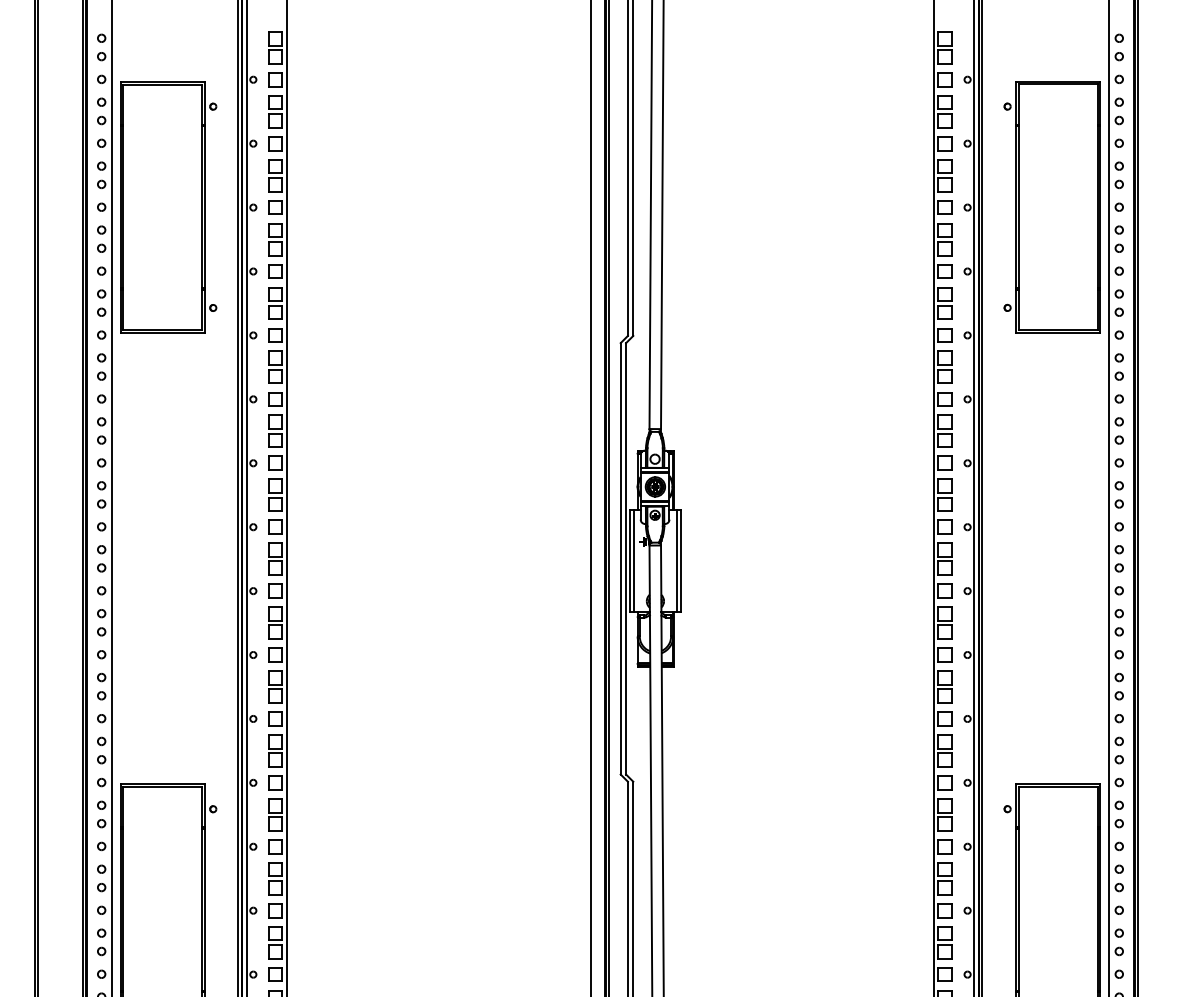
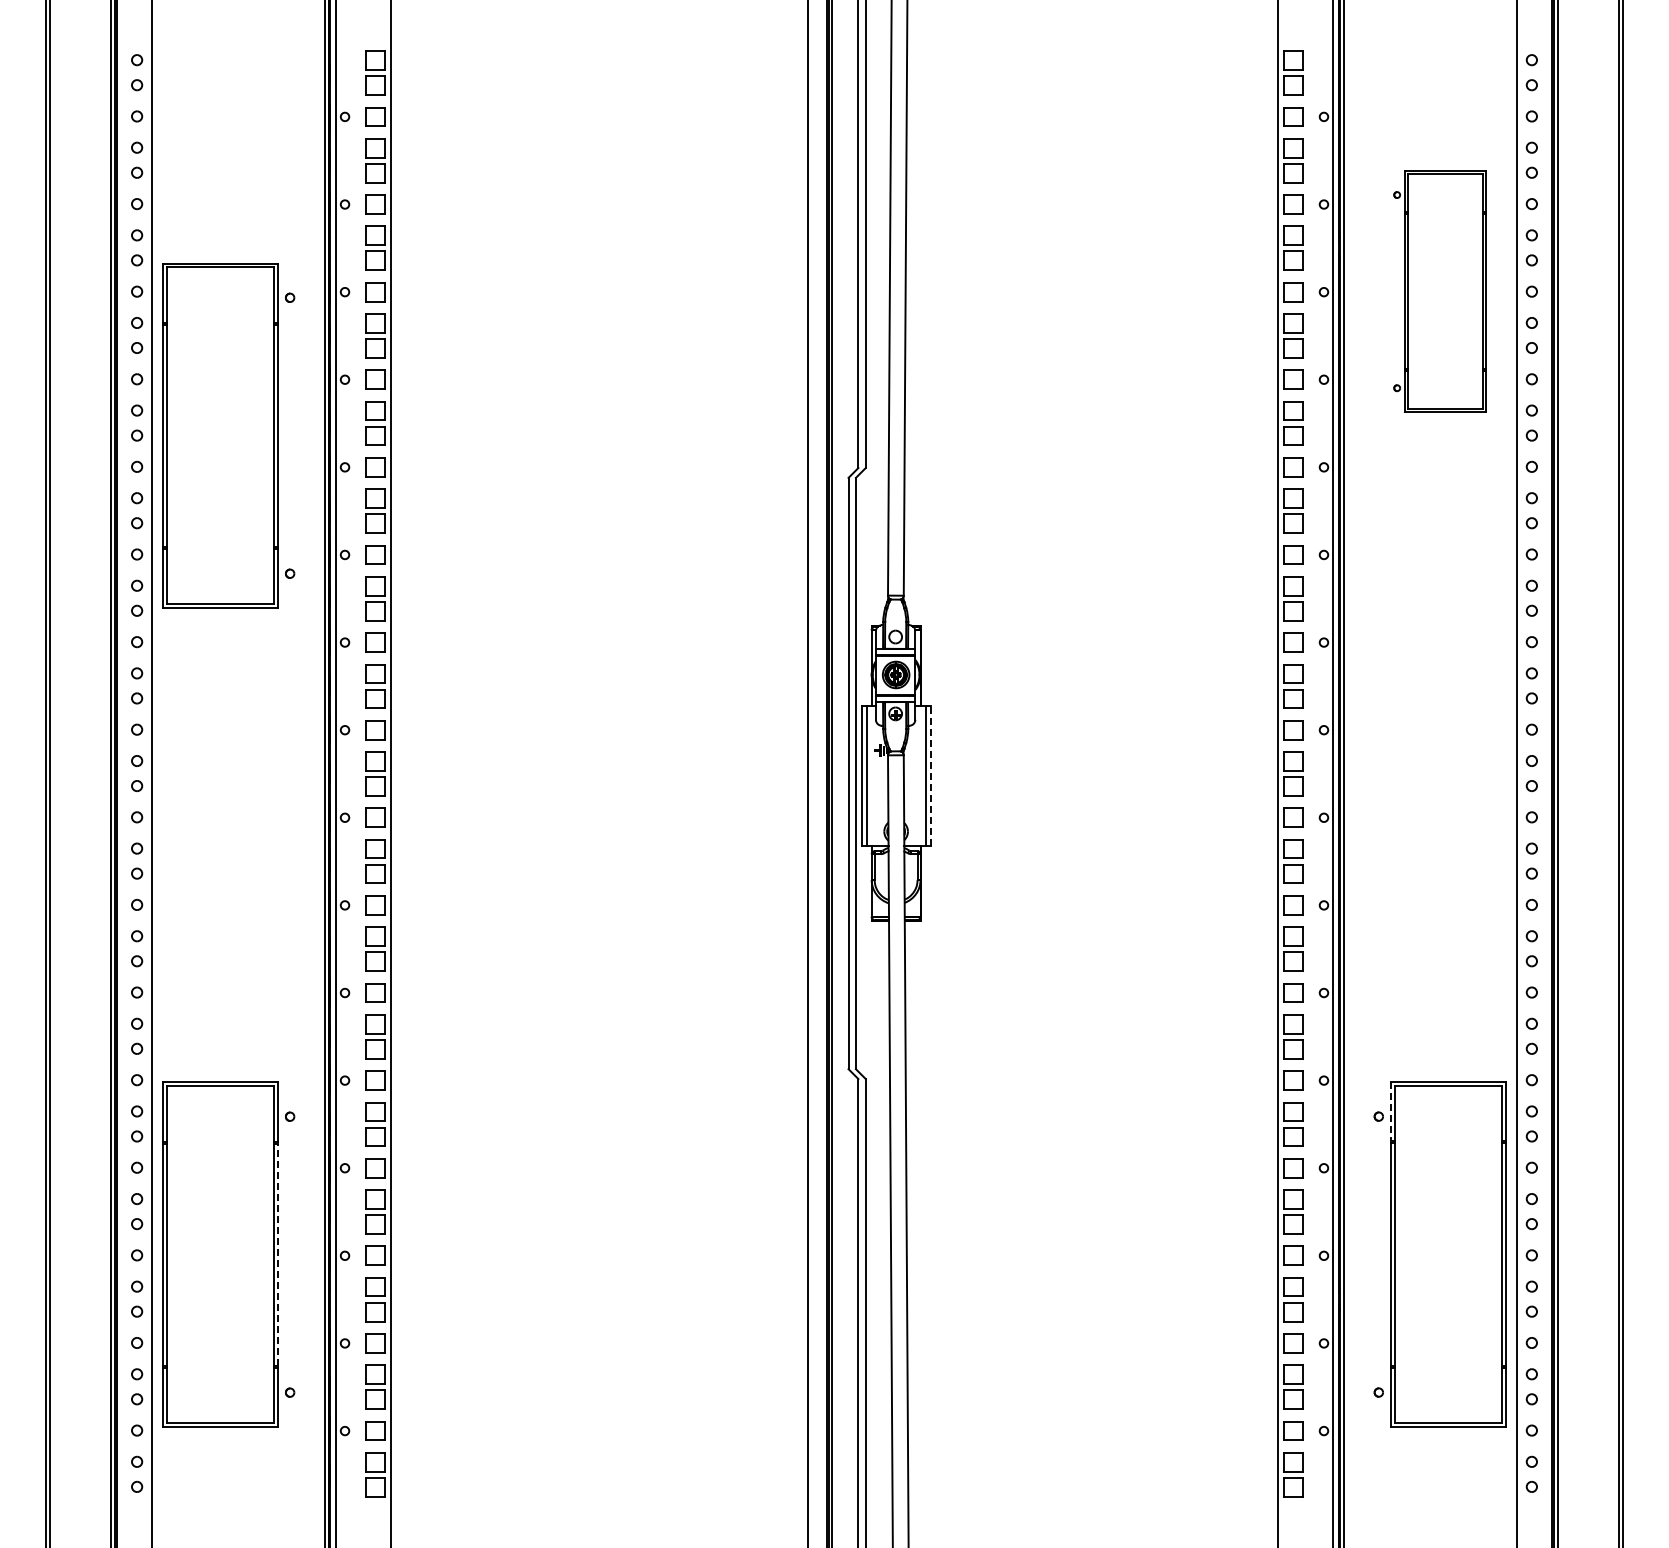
part: (168, 207) -> (228, 435), moved
part: (1051, 207) -> (1439, 291), size x0.7
line: (680, 560) -> (930, 776), solid -> dashed
line: (1016, 805) -> (1390, 1111), solid -> dashed
line: (204, 909) -> (278, 1254), solid -> dashed

